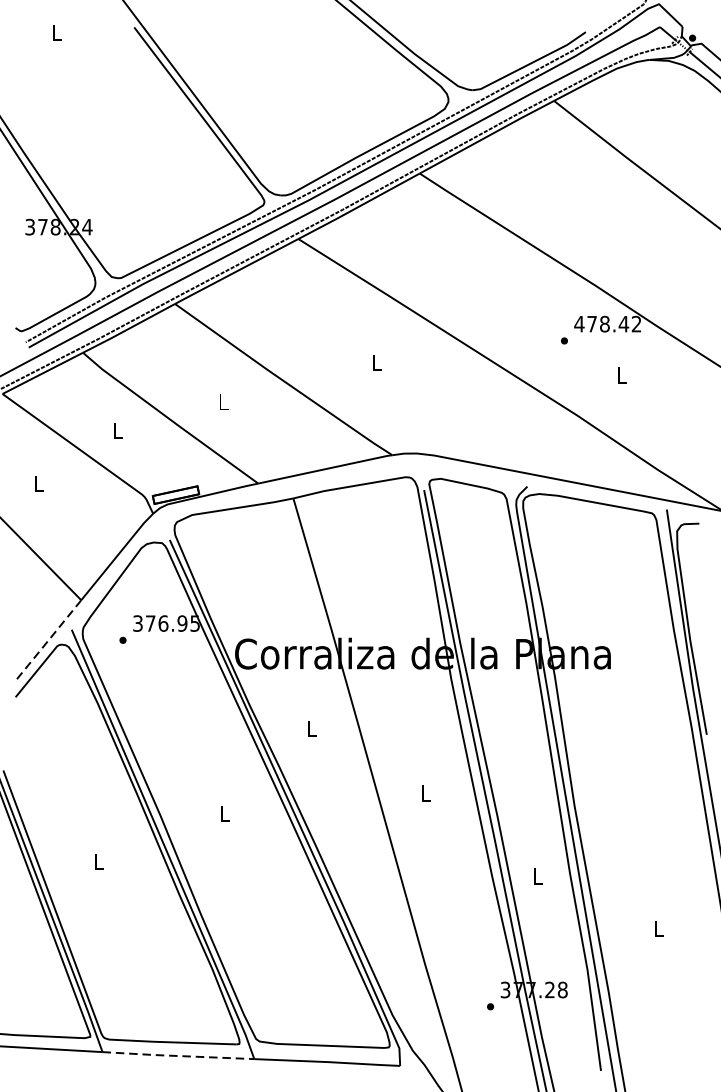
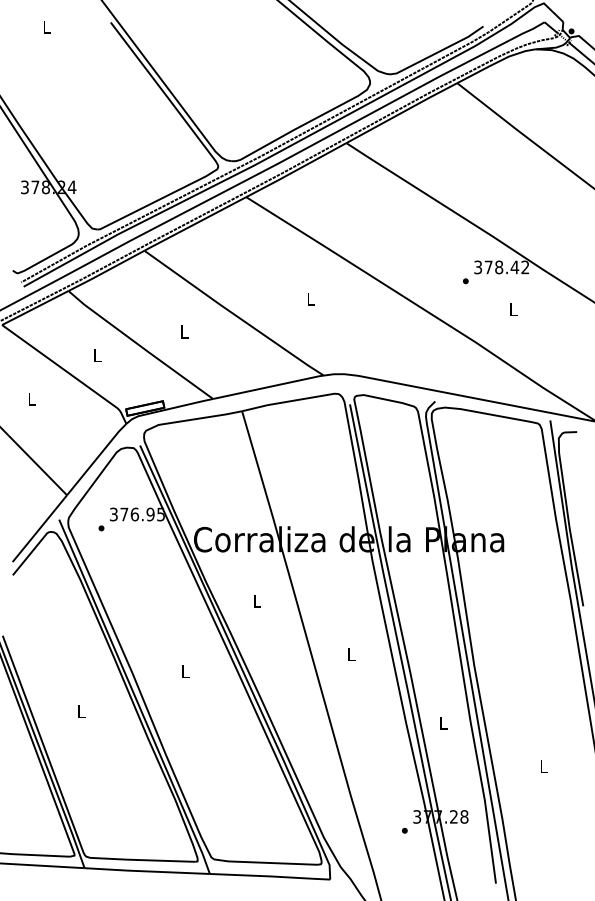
text: (578, 324) -> (477, 267), 478.42 -> 378.42
line: (47, 641) -> (39, 529), dashed -> solid
line: (178, 1056) -> (147, 871), dashed -> solid

